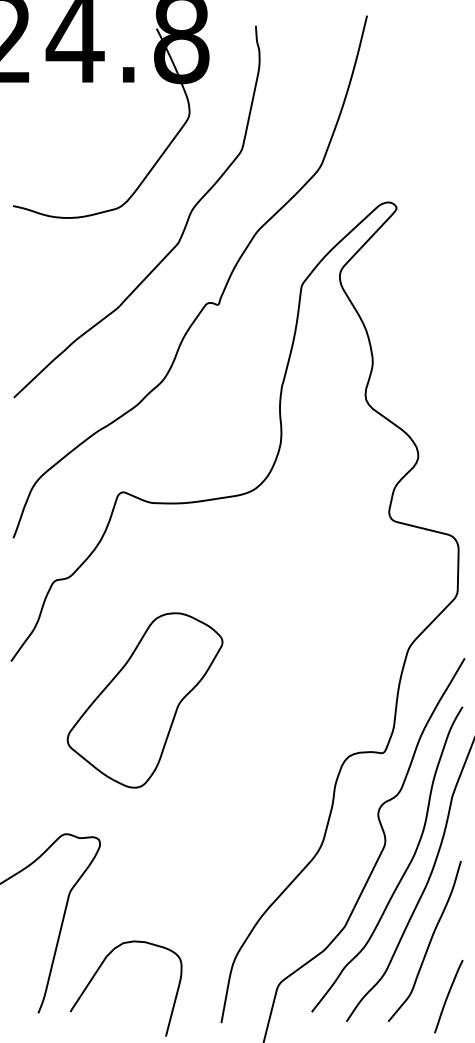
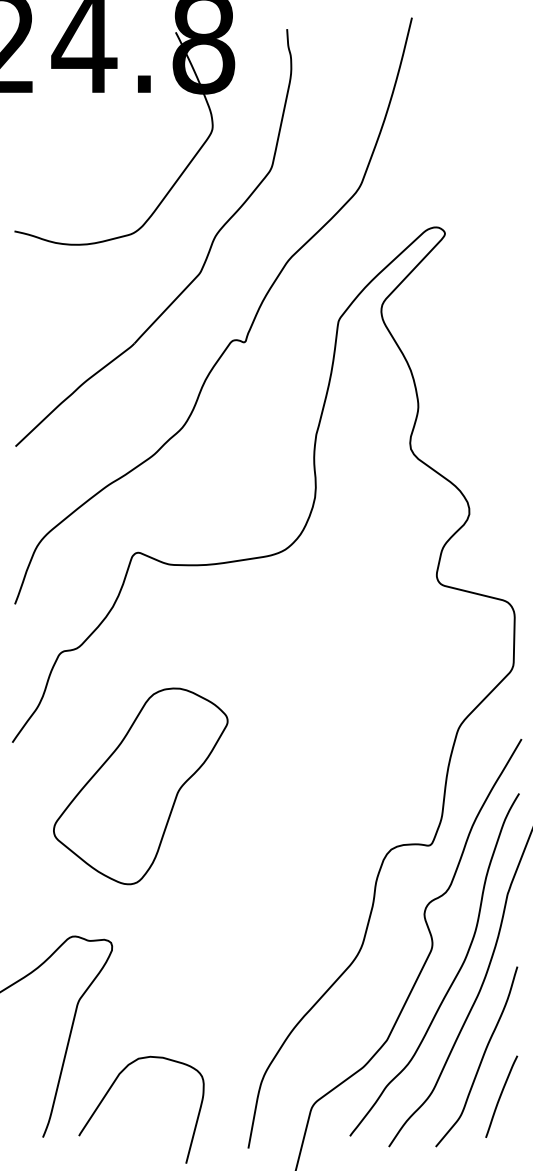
part: (144, 700) -> (140, 786), moved
curve: (448, 996) -> (501, 1096), moved

